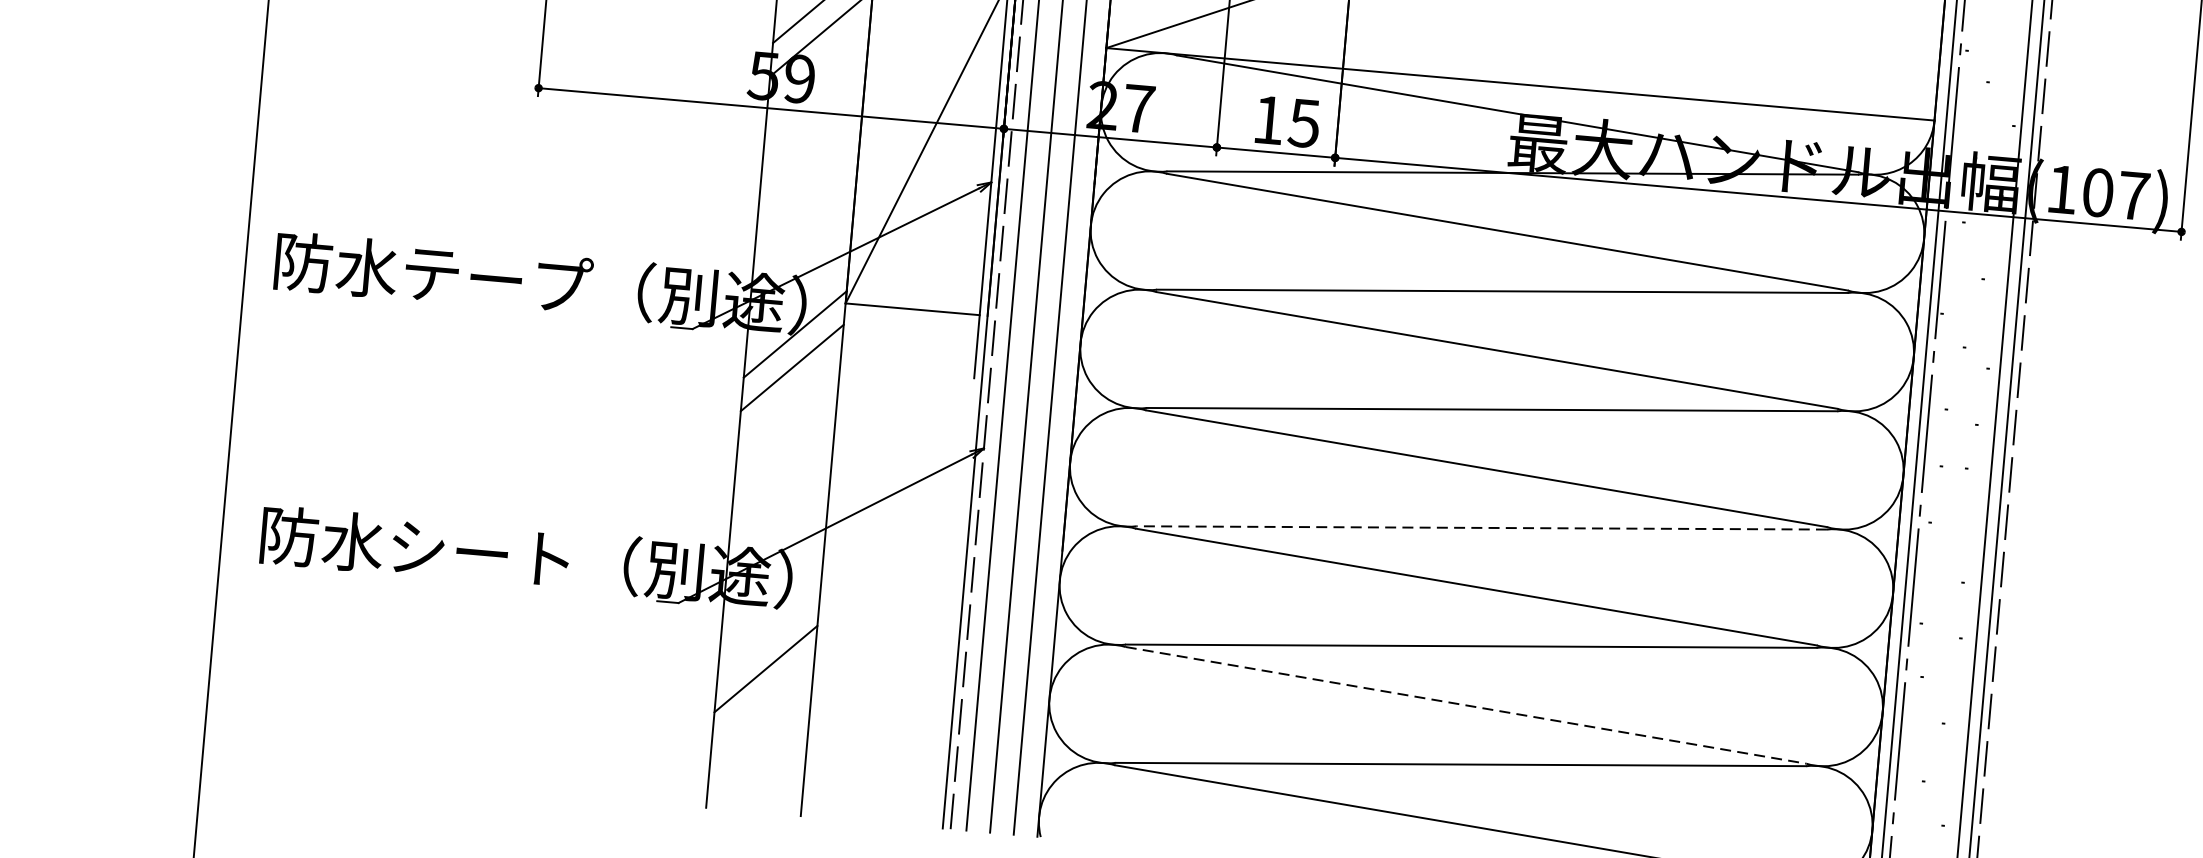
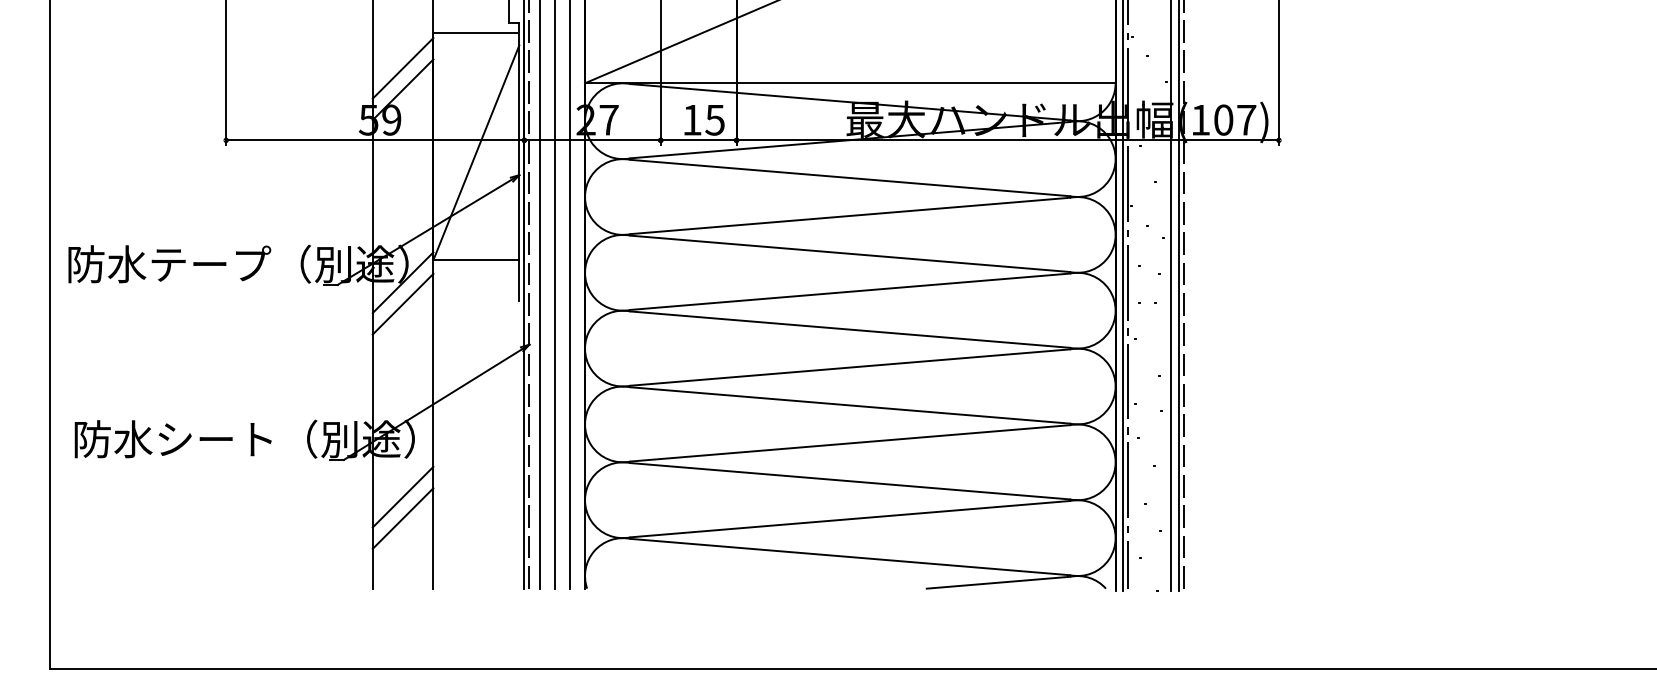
line: (1480, 527) -> (849, 367), dashed -> solid
line: (762, 702) -> (402, 518), added
line: (1466, 705) -> (850, 481), dashed -> solid

